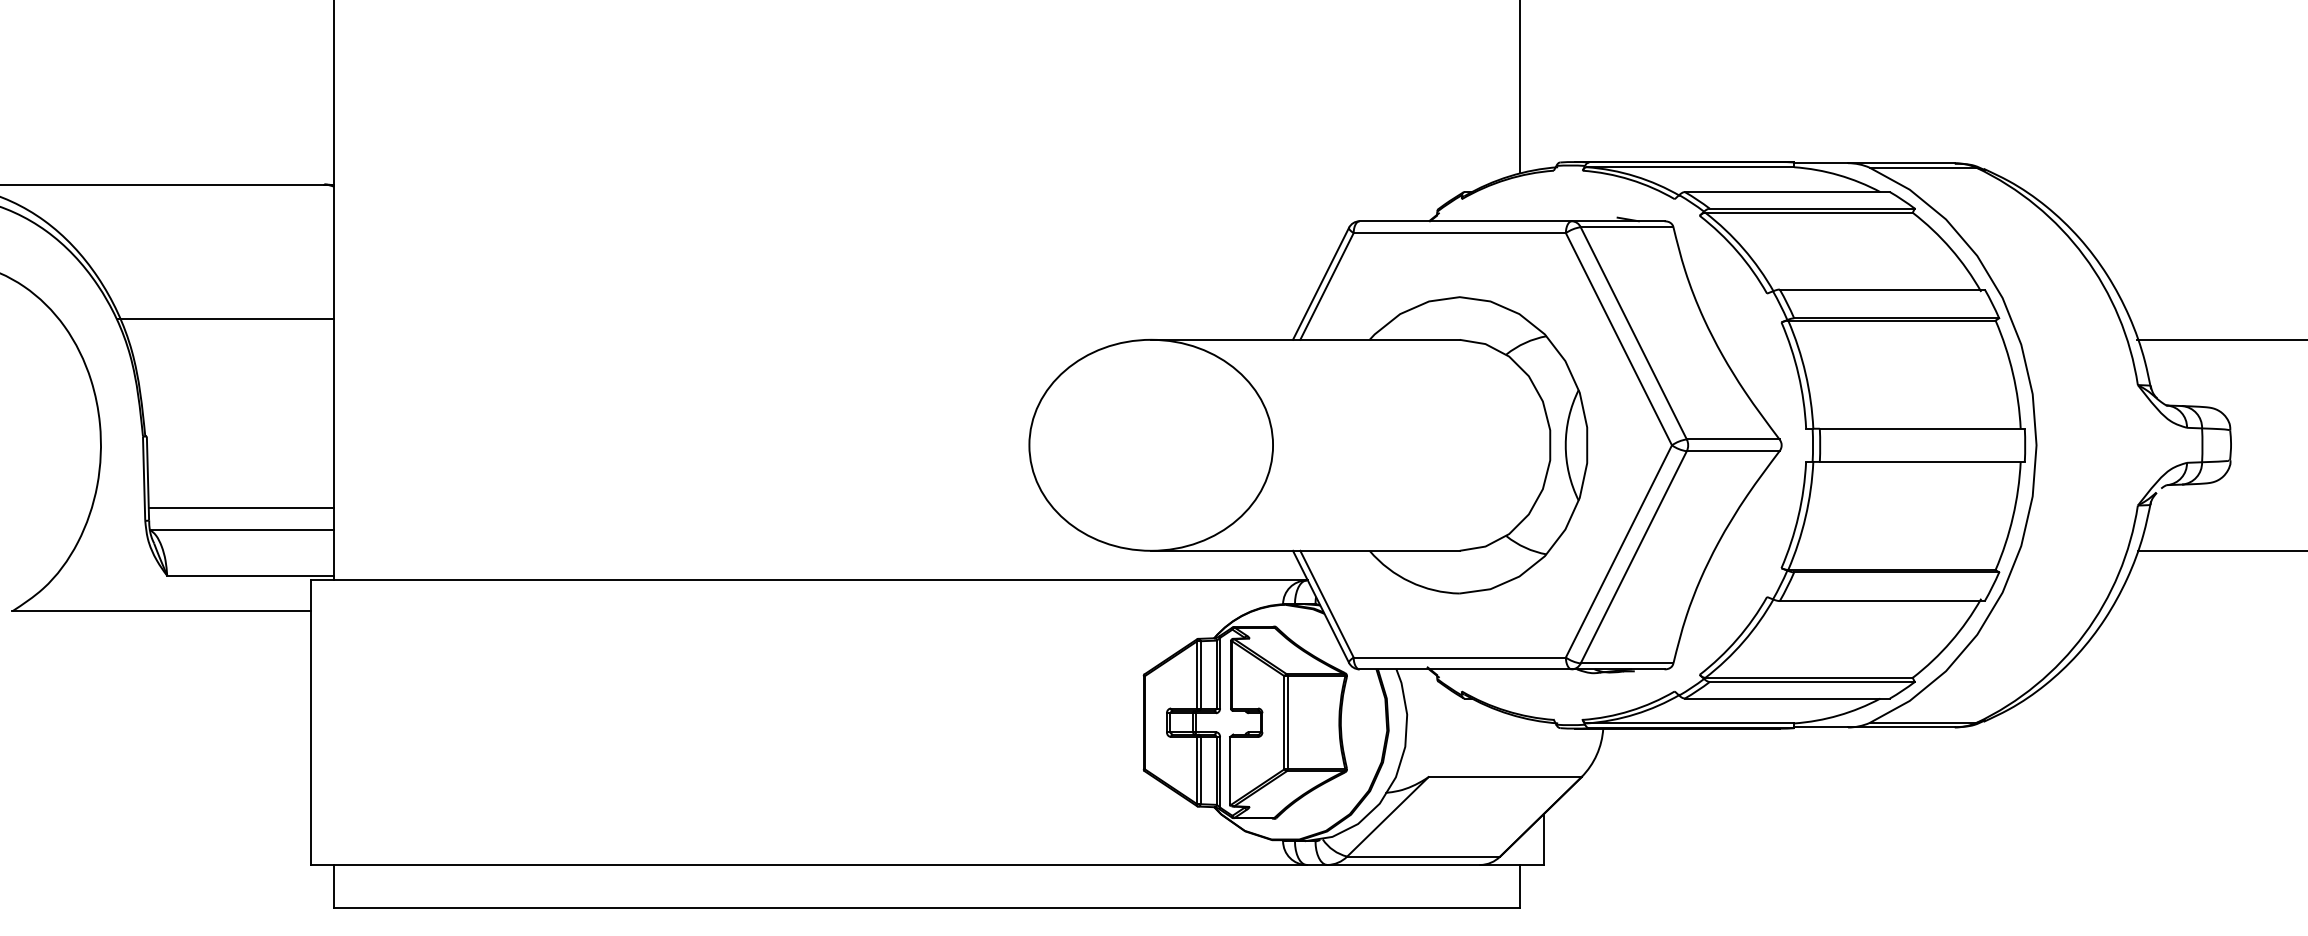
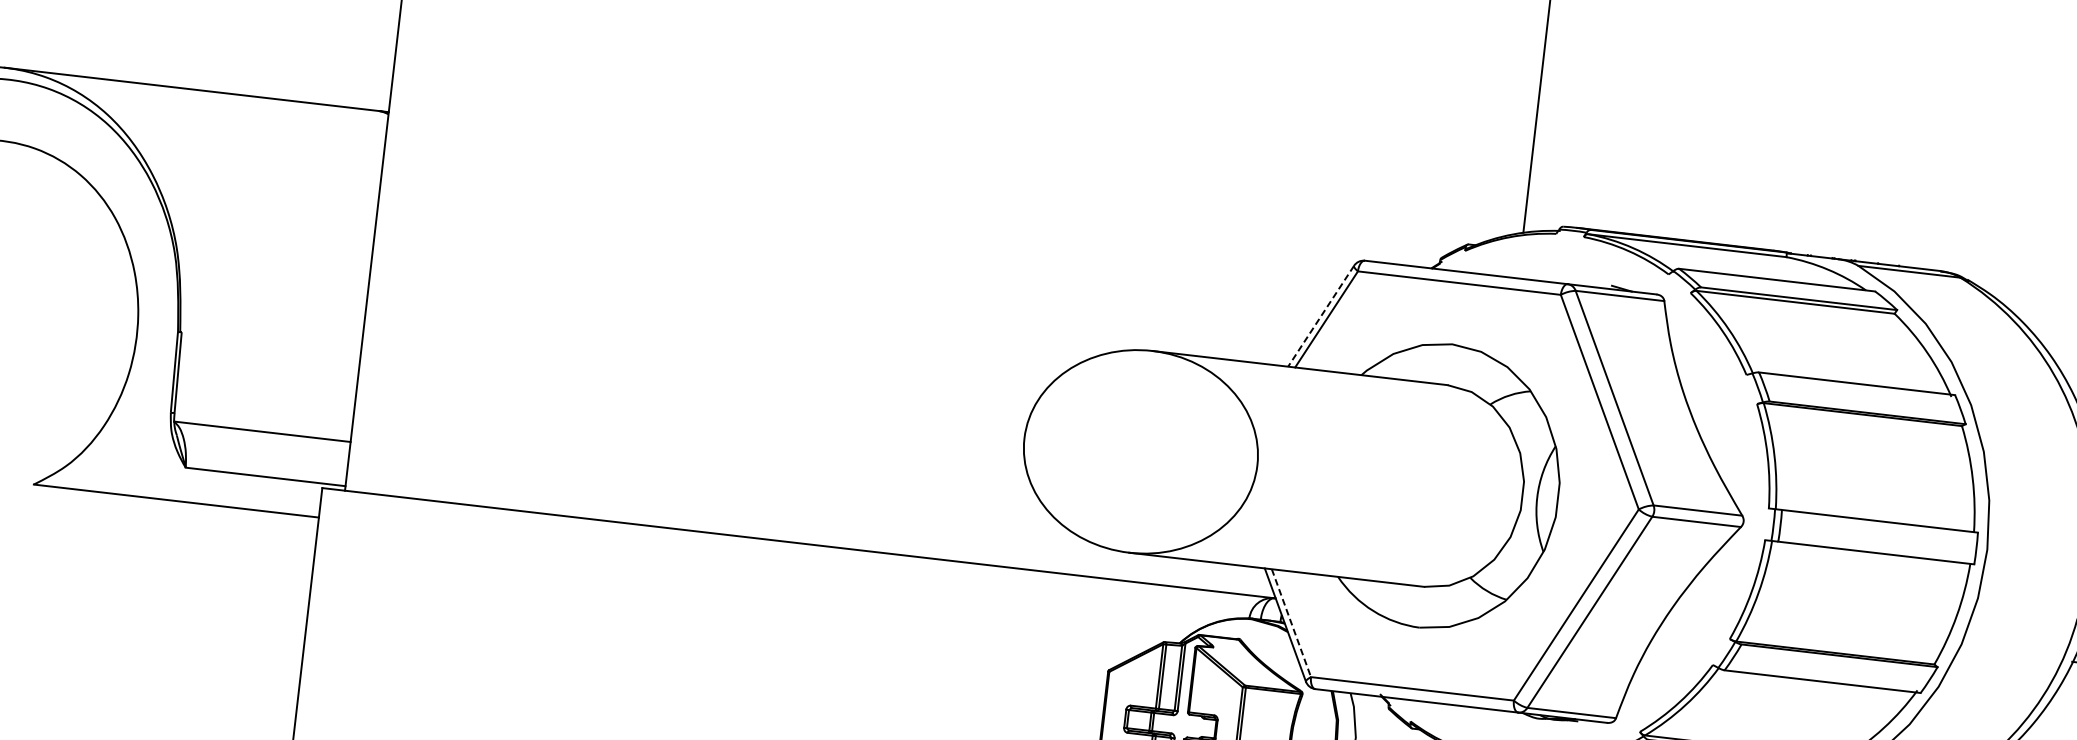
line: (1321, 283) -> (1321, 315), solid -> dashed
line: (225, 319) -> (269, 229), removed
line: (241, 507) -> (264, 410), removed
line: (1327, 604) -> (1291, 623), solid -> dashed

